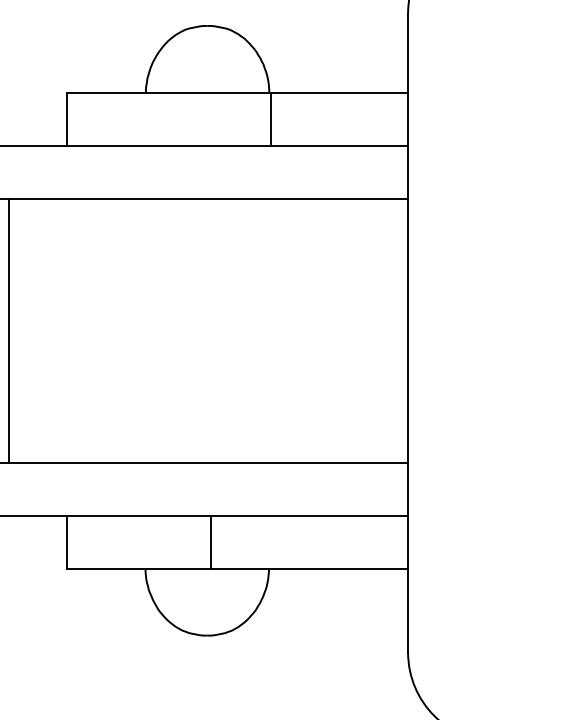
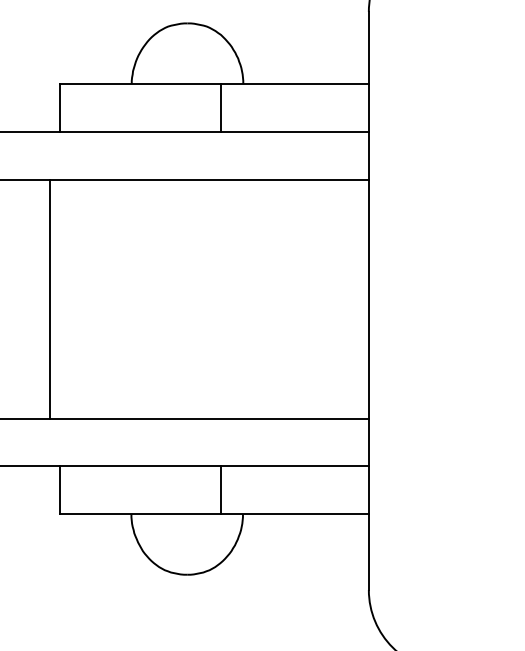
line: (270, 118) -> (220, 107), moved
line: (9, 330) -> (50, 298), moved
line: (210, 542) -> (220, 490), moved

